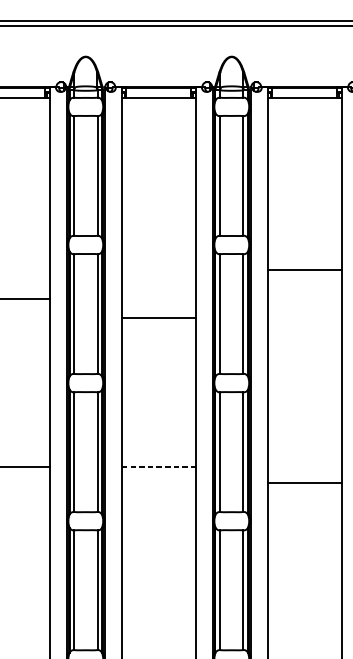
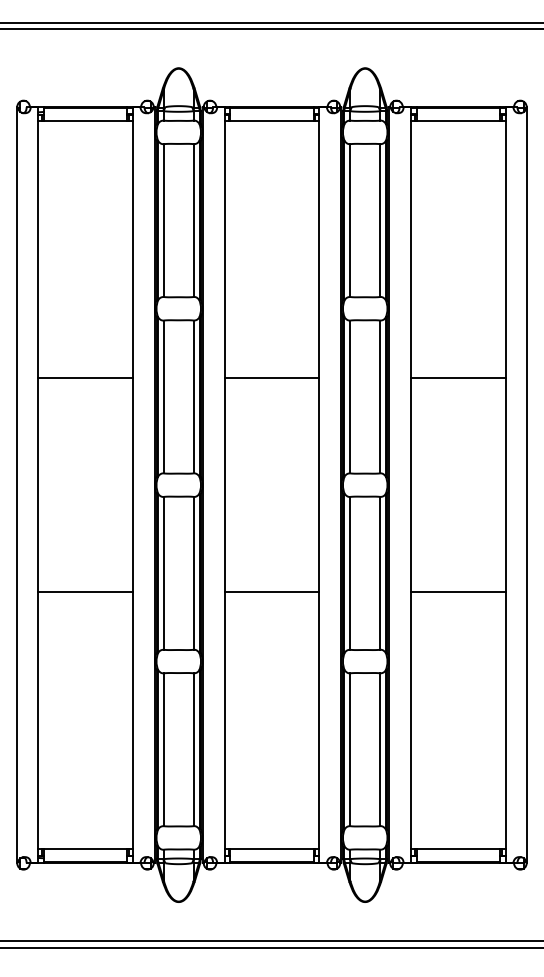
line: (304, 269) -> (458, 378), moved
line: (158, 318) -> (271, 378), moved
line: (159, 467) -> (272, 592), dashed -> solid
line: (304, 483) -> (458, 592), moved

